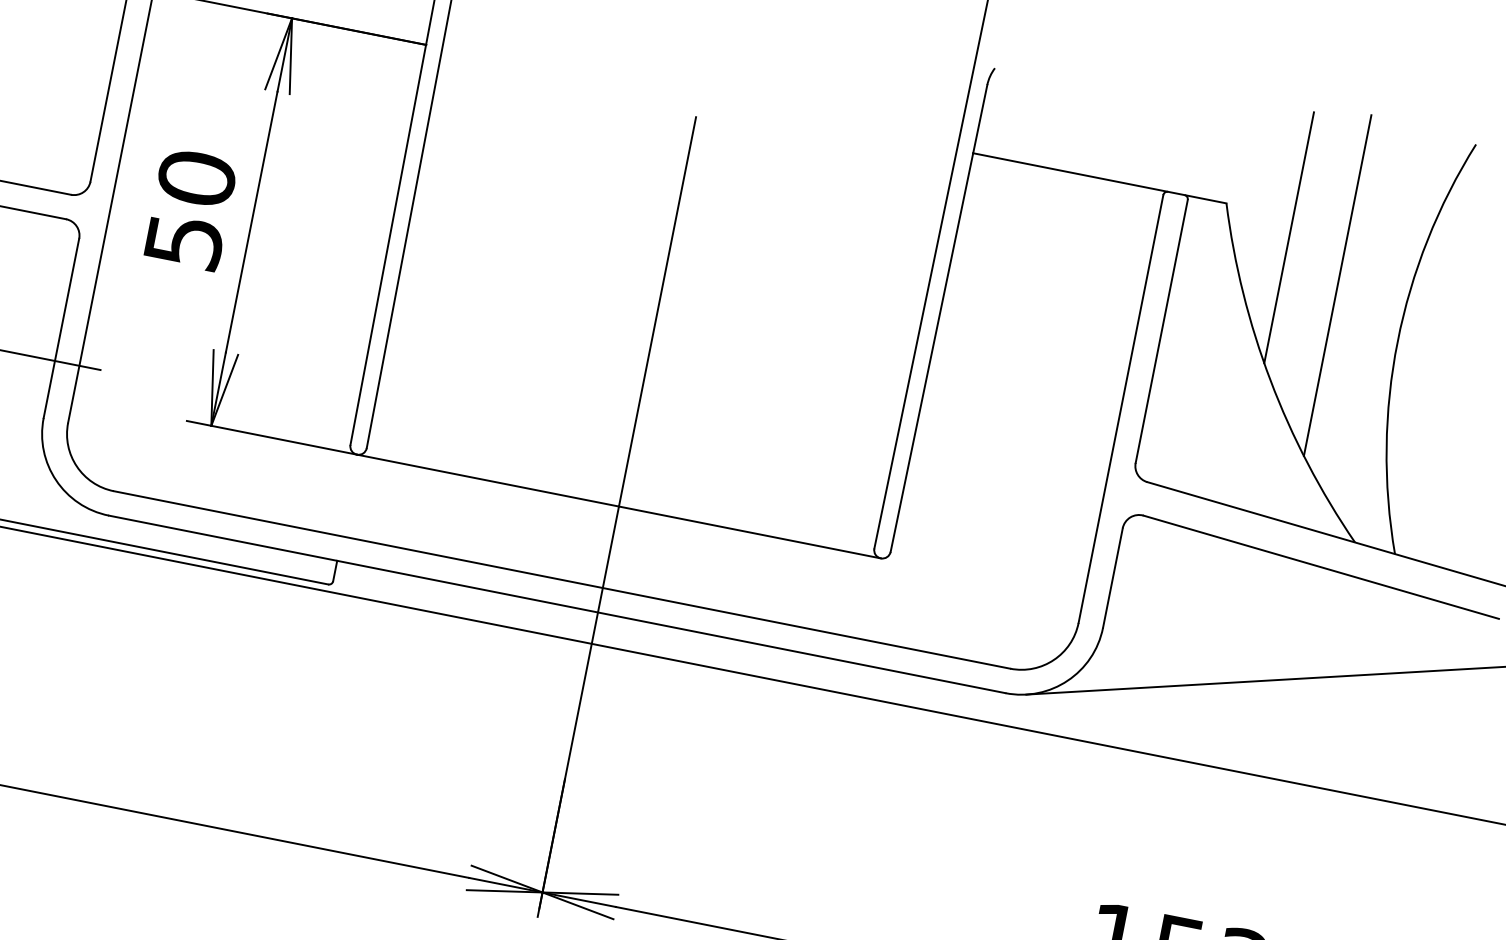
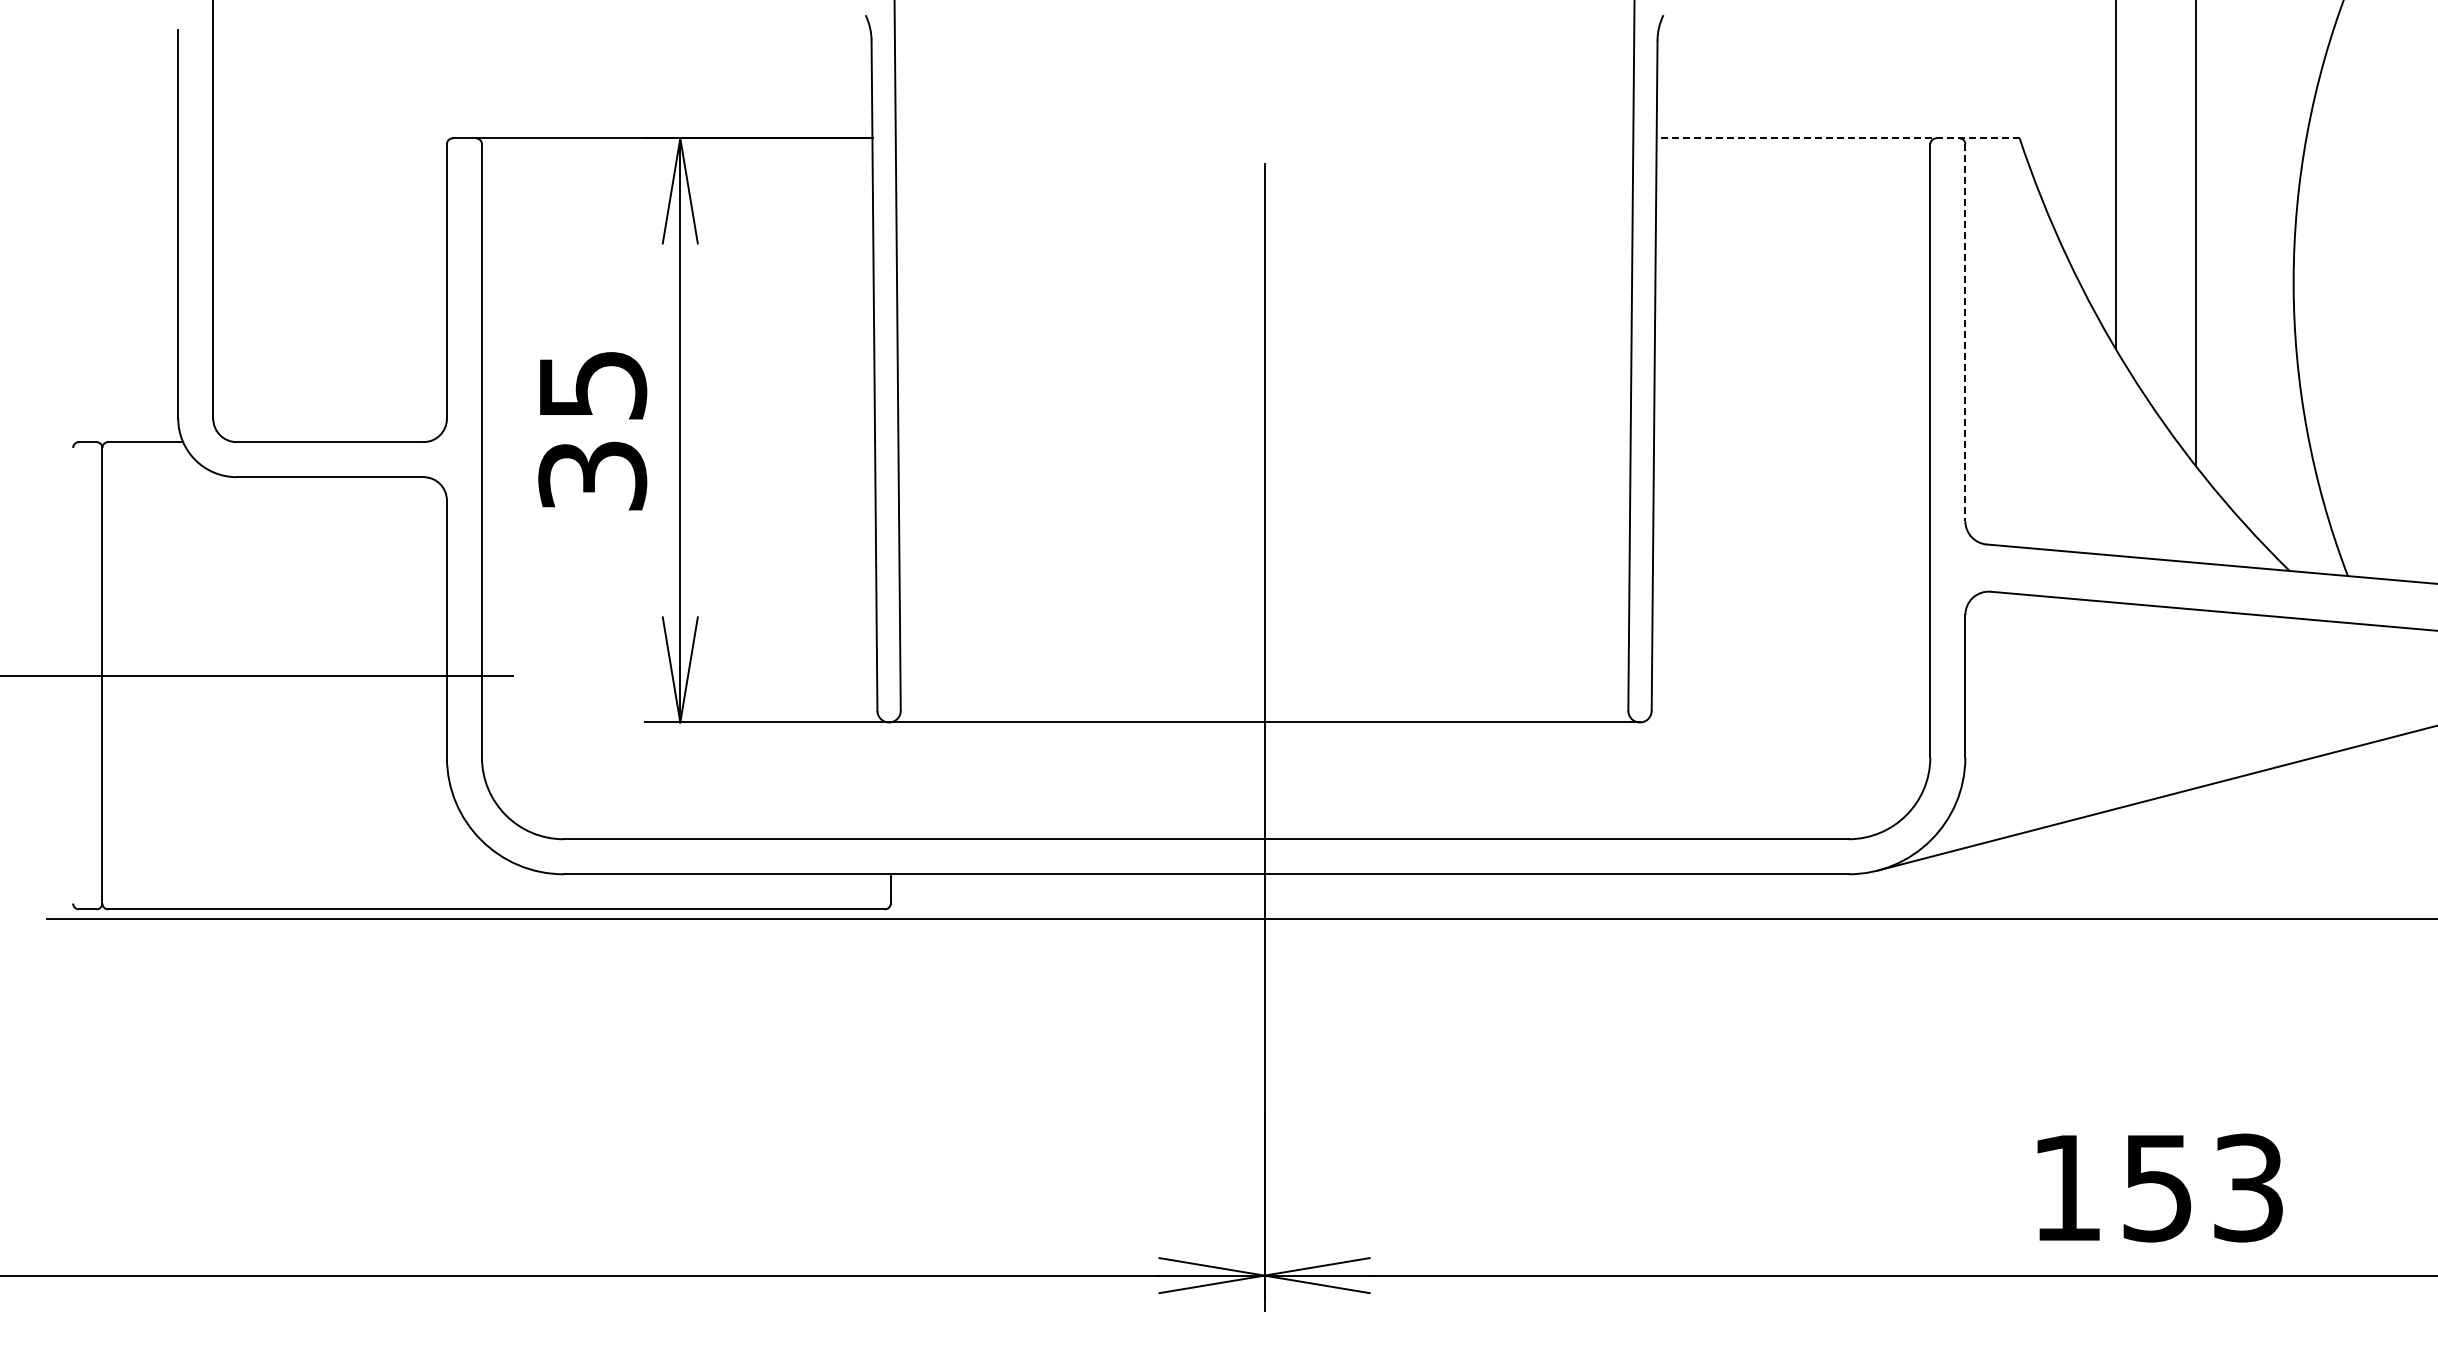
line: (1100, 178) -> (1838, 138), solid -> dashed
text: (190, 209) -> (592, 429), 50 -> 35
line: (1161, 332) -> (1965, 333), solid -> dashed

